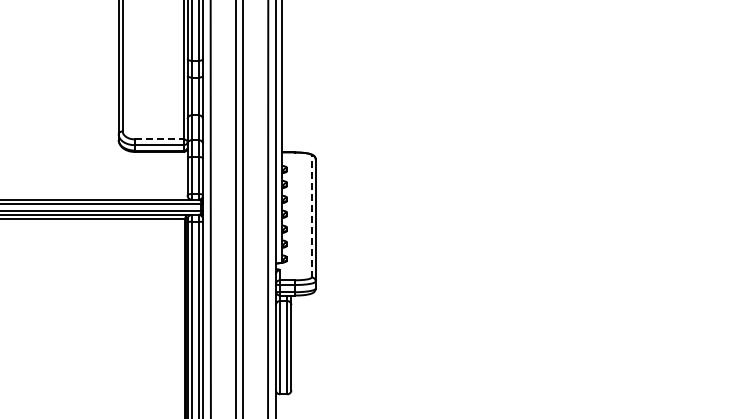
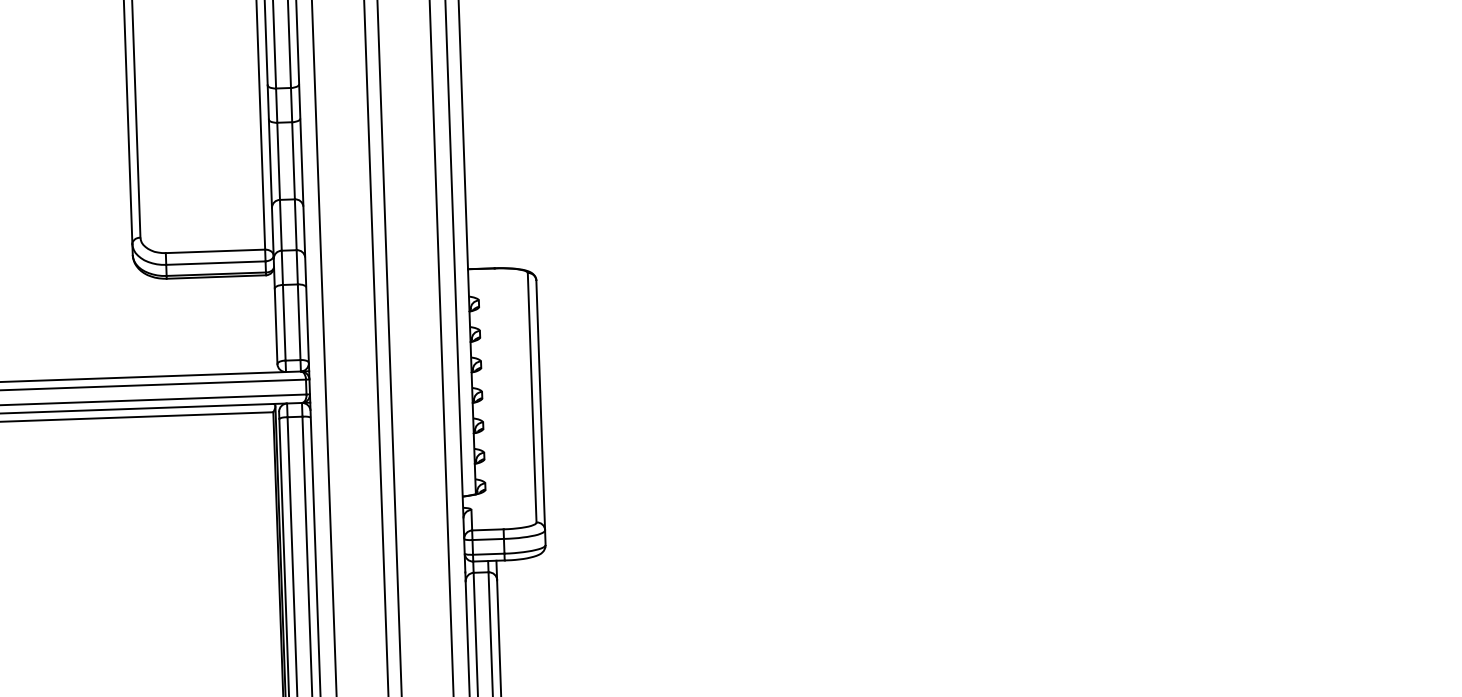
line: (159, 139) -> (216, 251), dashed -> solid
line: (311, 215) -> (531, 395), dashed -> solid

